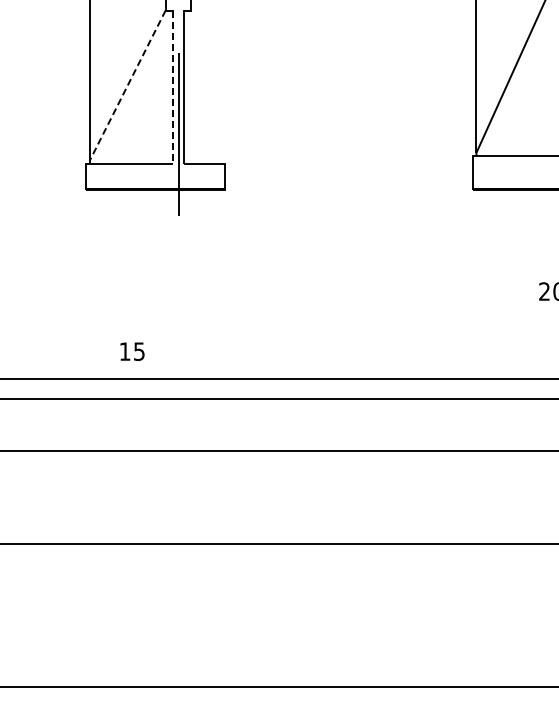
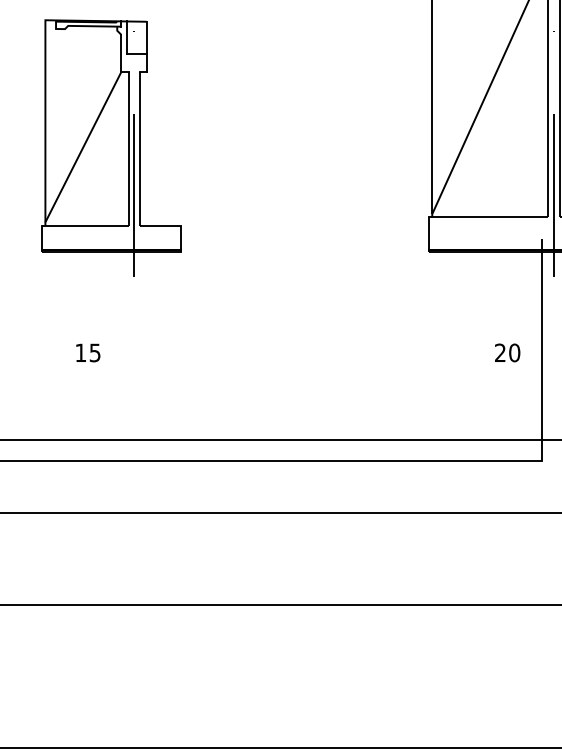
line: (172, 87) -> (128, 148), dashed -> solid
line: (126, 88) -> (82, 149), dashed -> solid
text: (132, 351) -> (88, 352), moved

